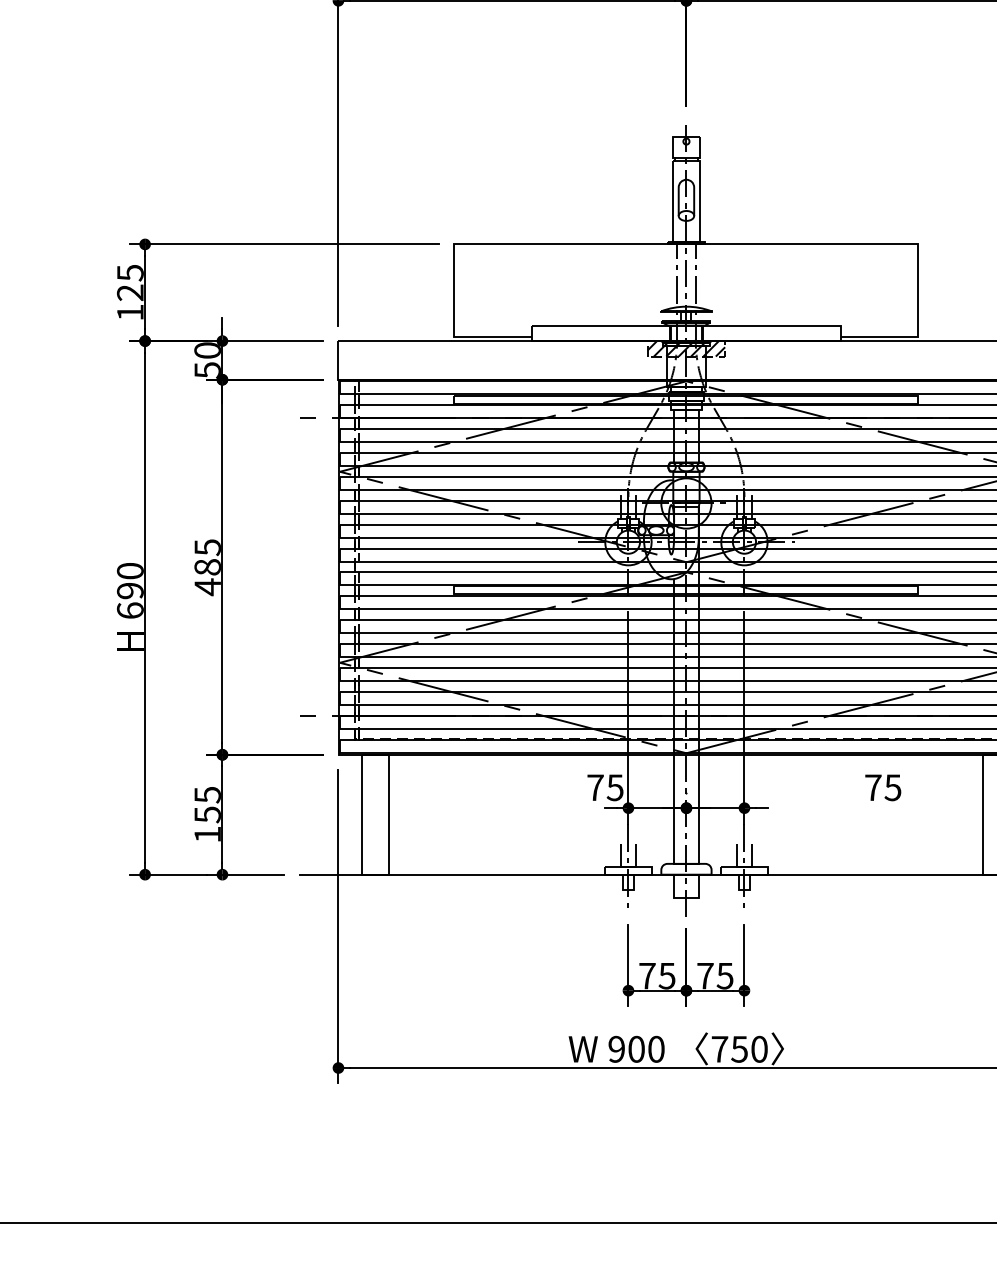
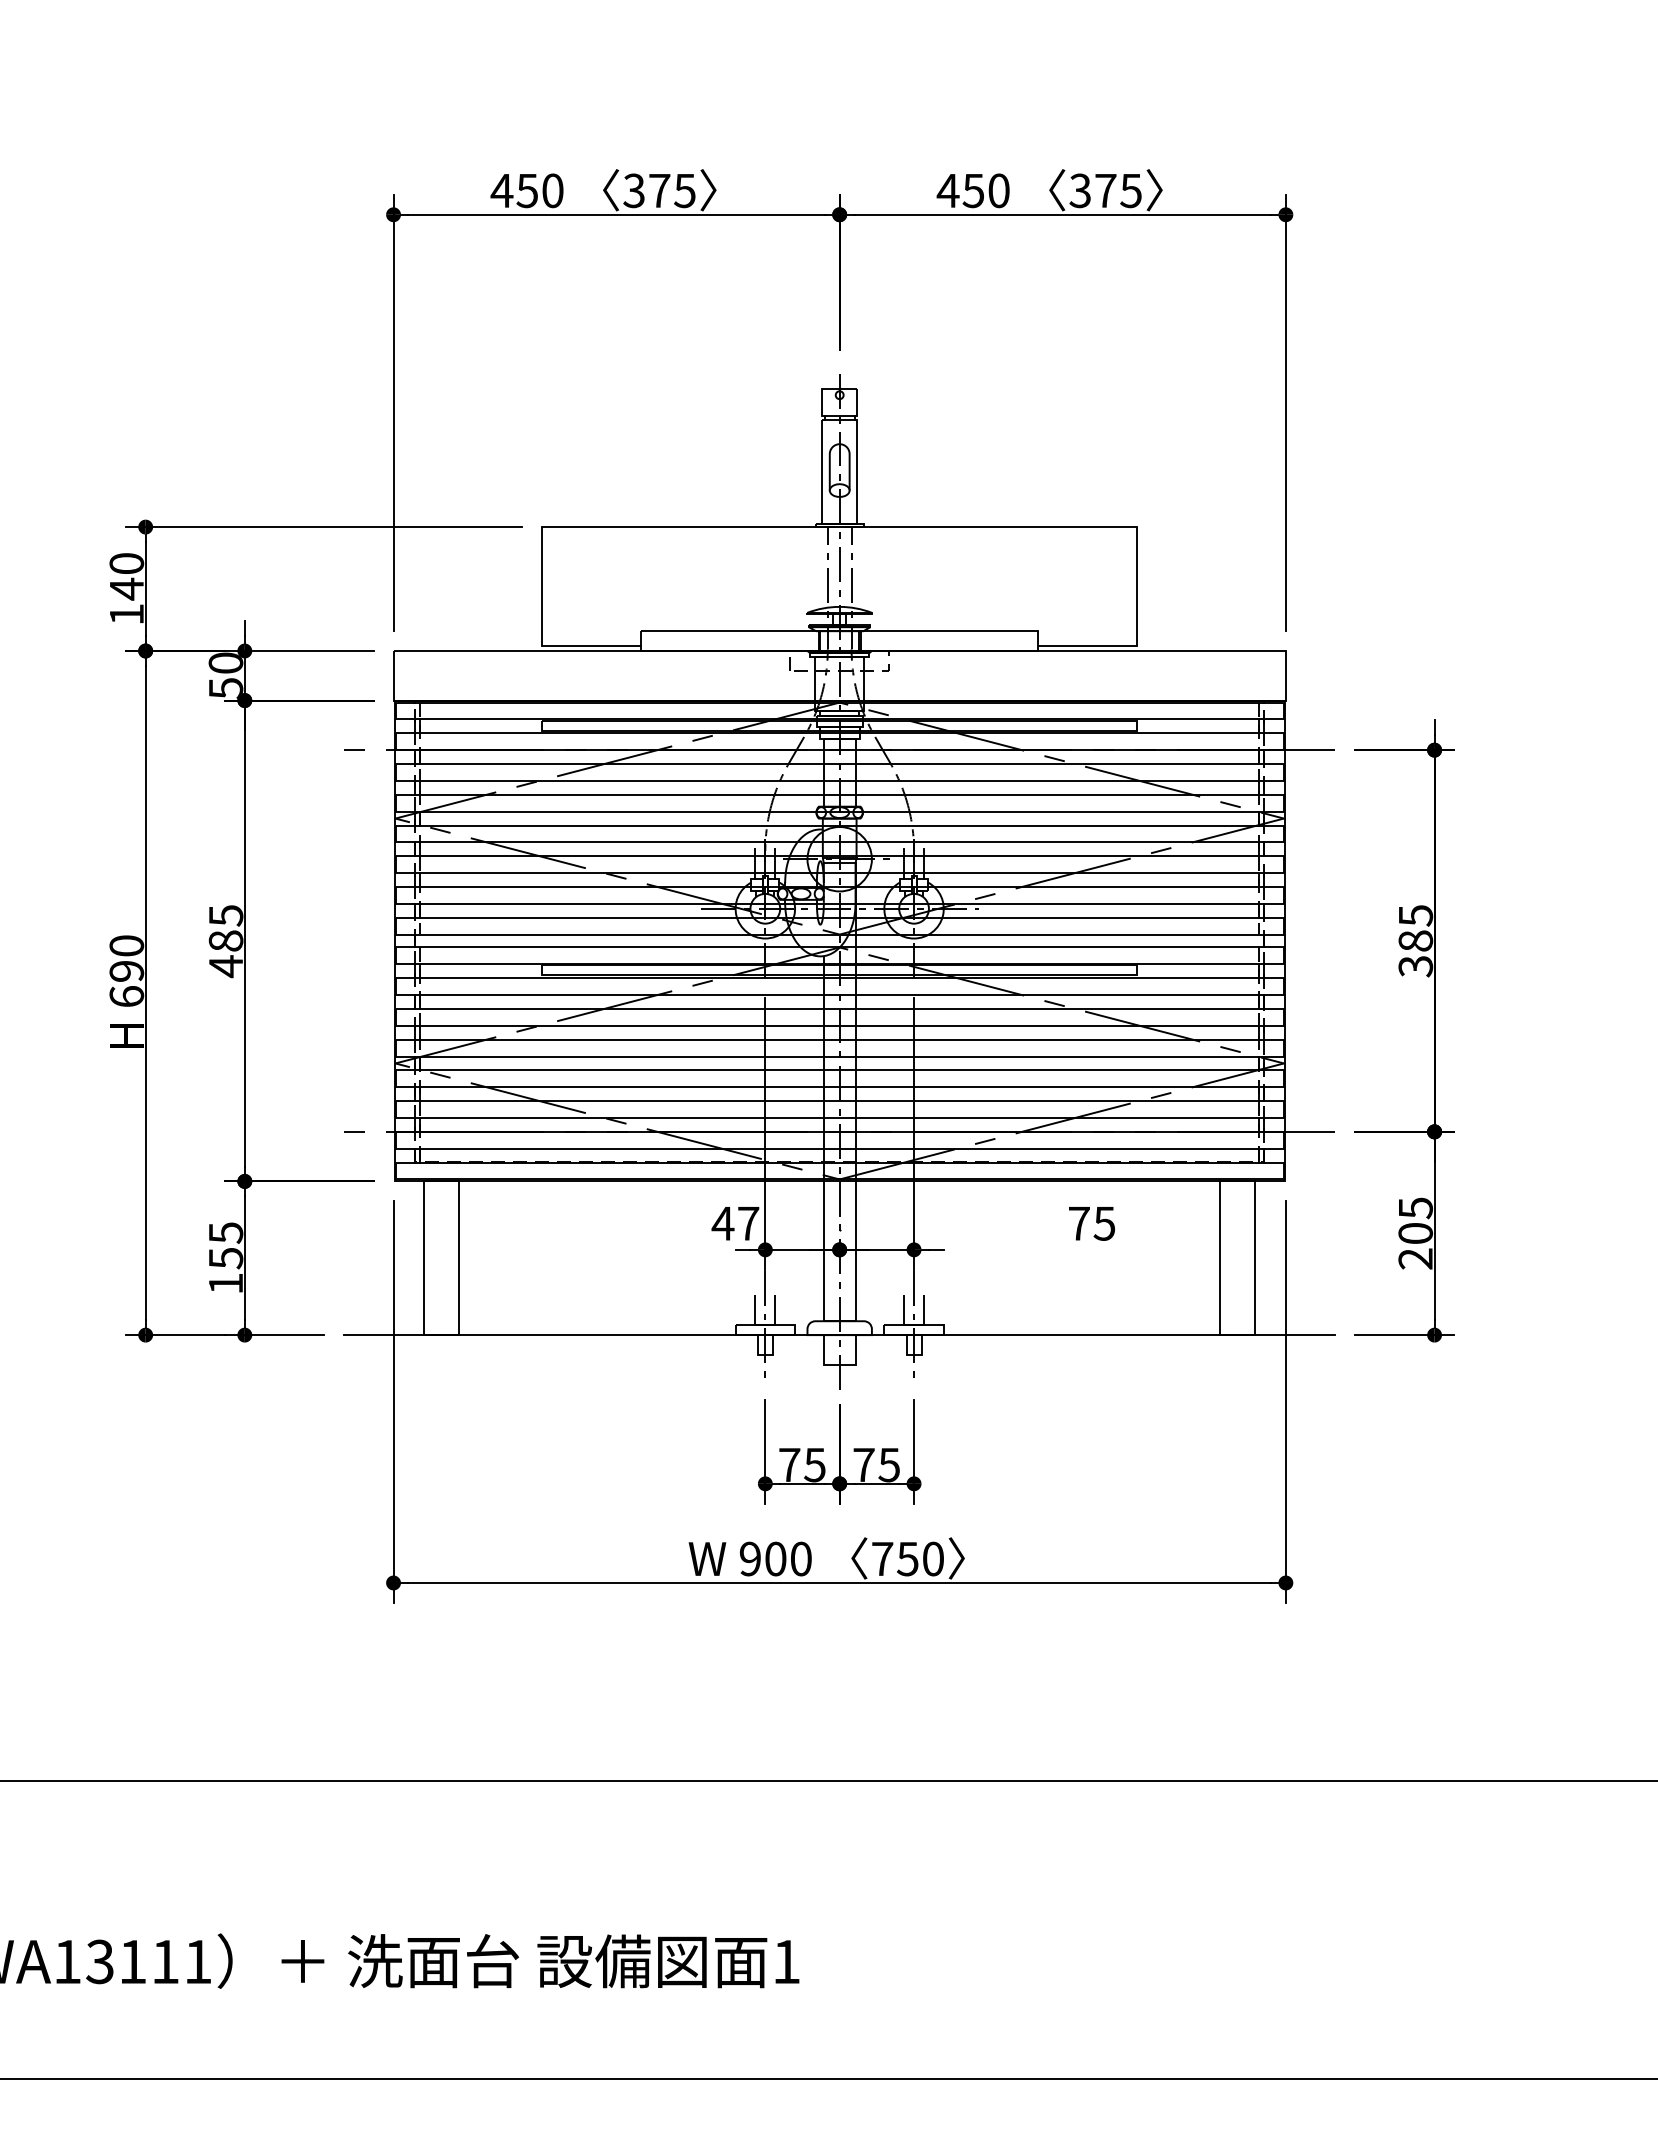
text: (130, 282) -> (126, 576), 125 -> 140
hatch: (686, 348) -> (839, 660), removed
text: (605, 787) -> (735, 1223), 75 -> 47

